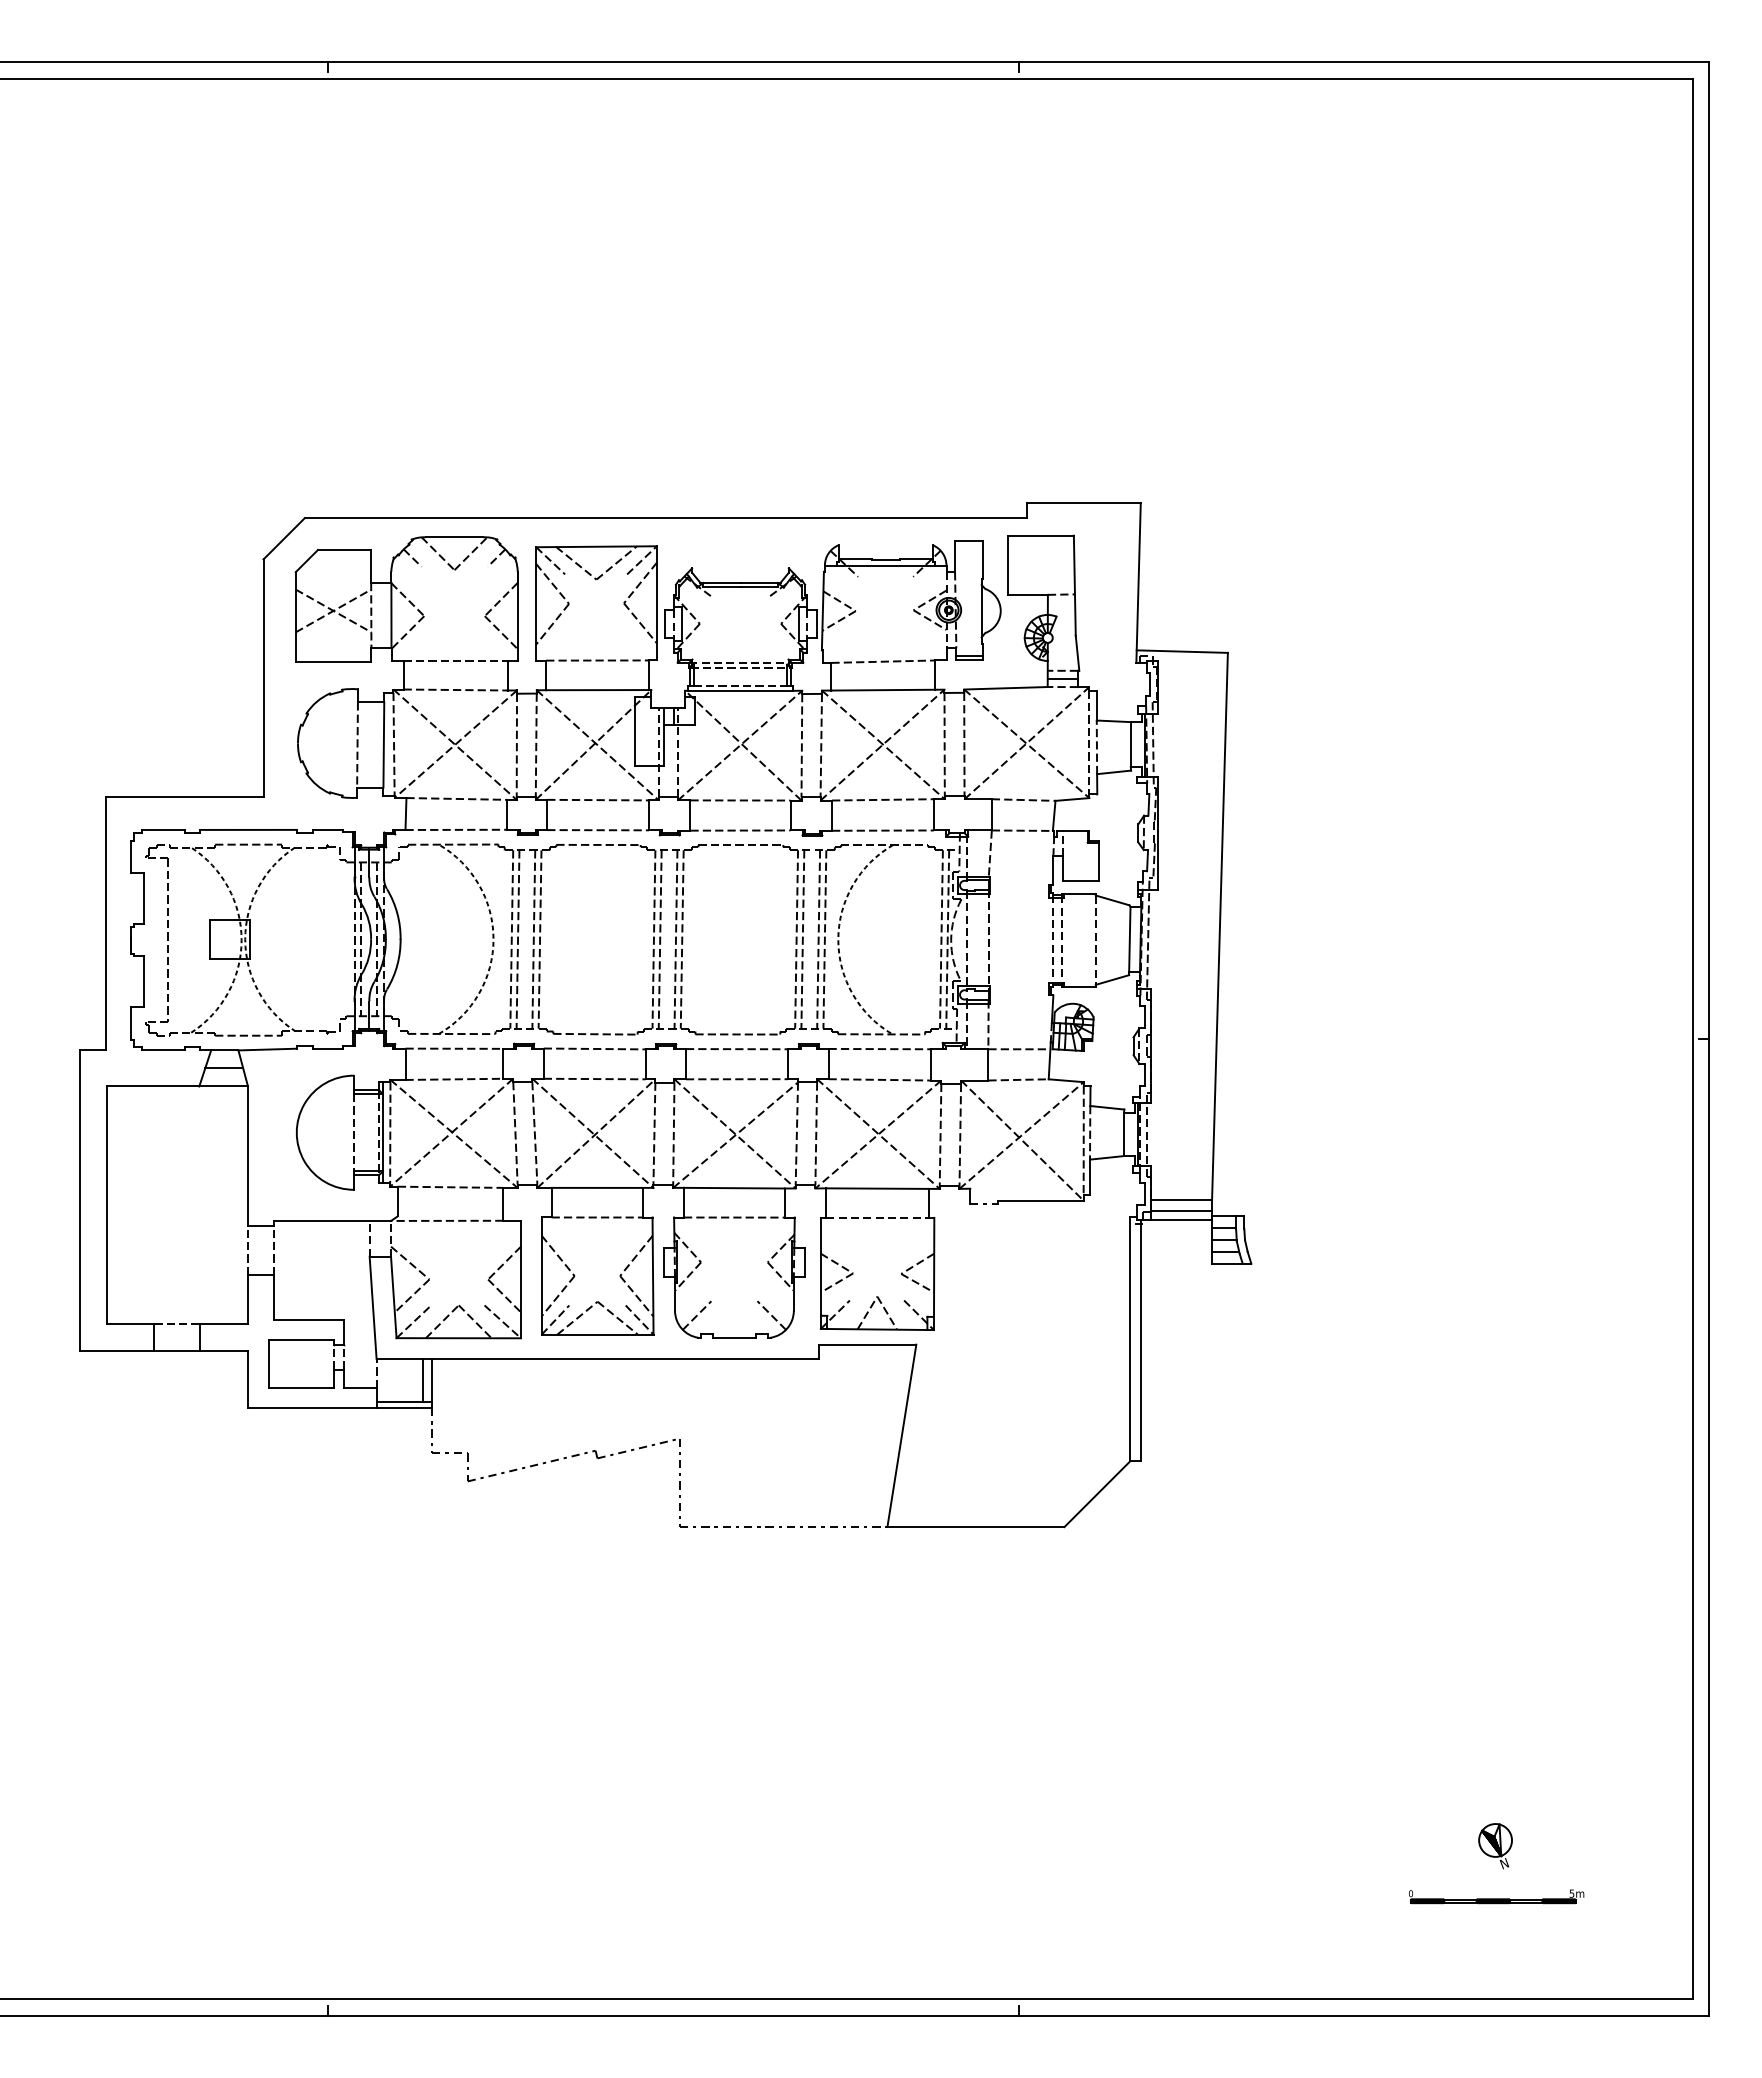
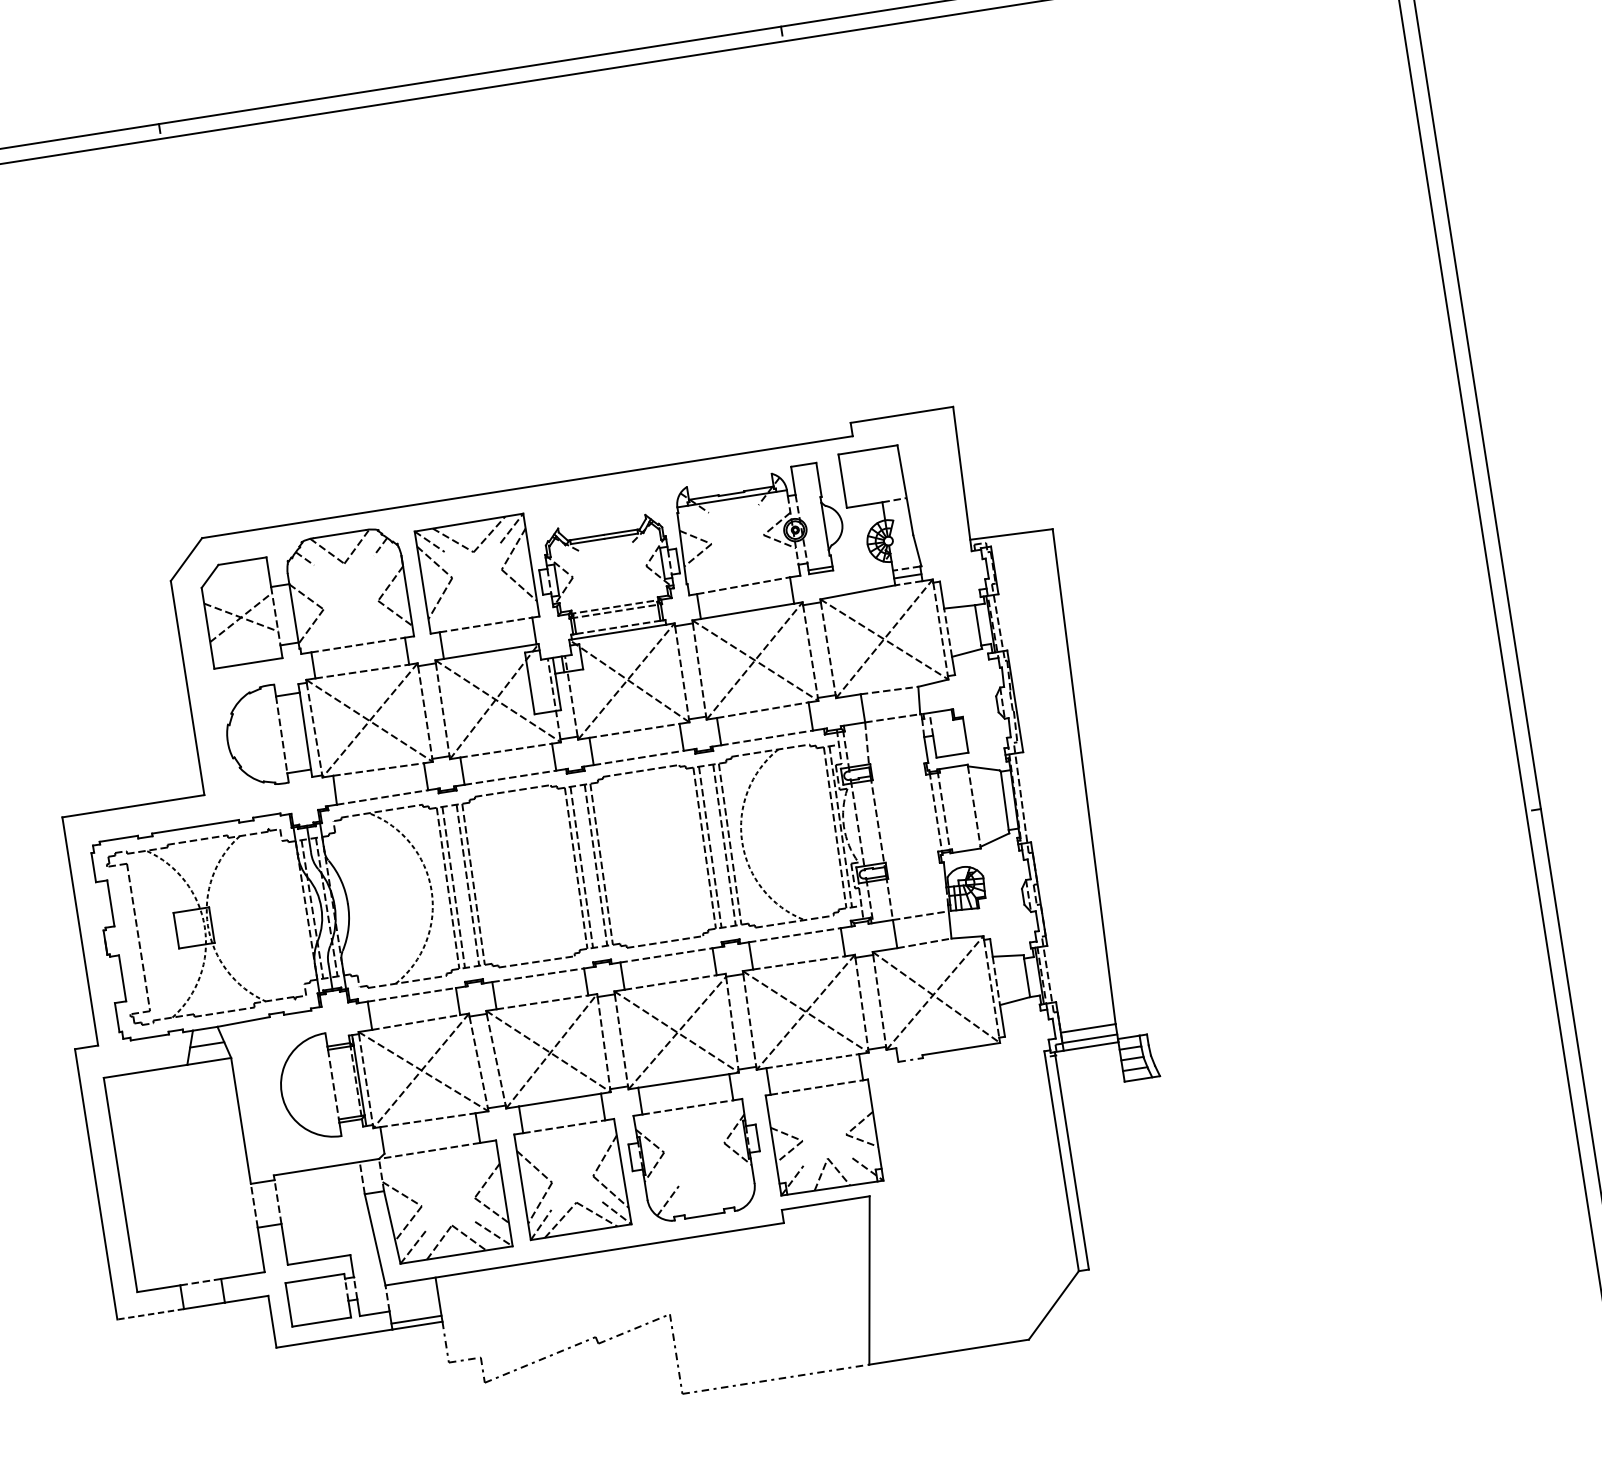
line: (878, 1188) -> (813, 1060), solid -> dashed
line: (771, 1315) -> (735, 1190), removed
line: (117, 1350) -> (150, 1314), solid -> dashed
line: (422, 1380) -> (429, 1298), removed

